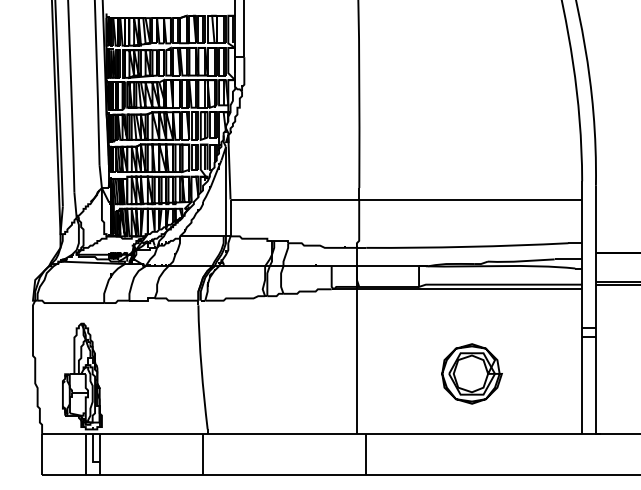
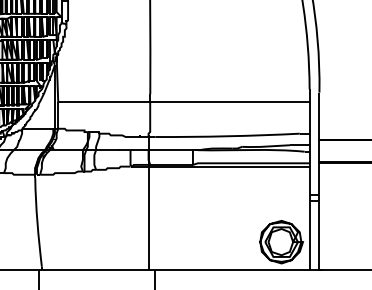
part: (471, 373) -> (281, 241), moved

